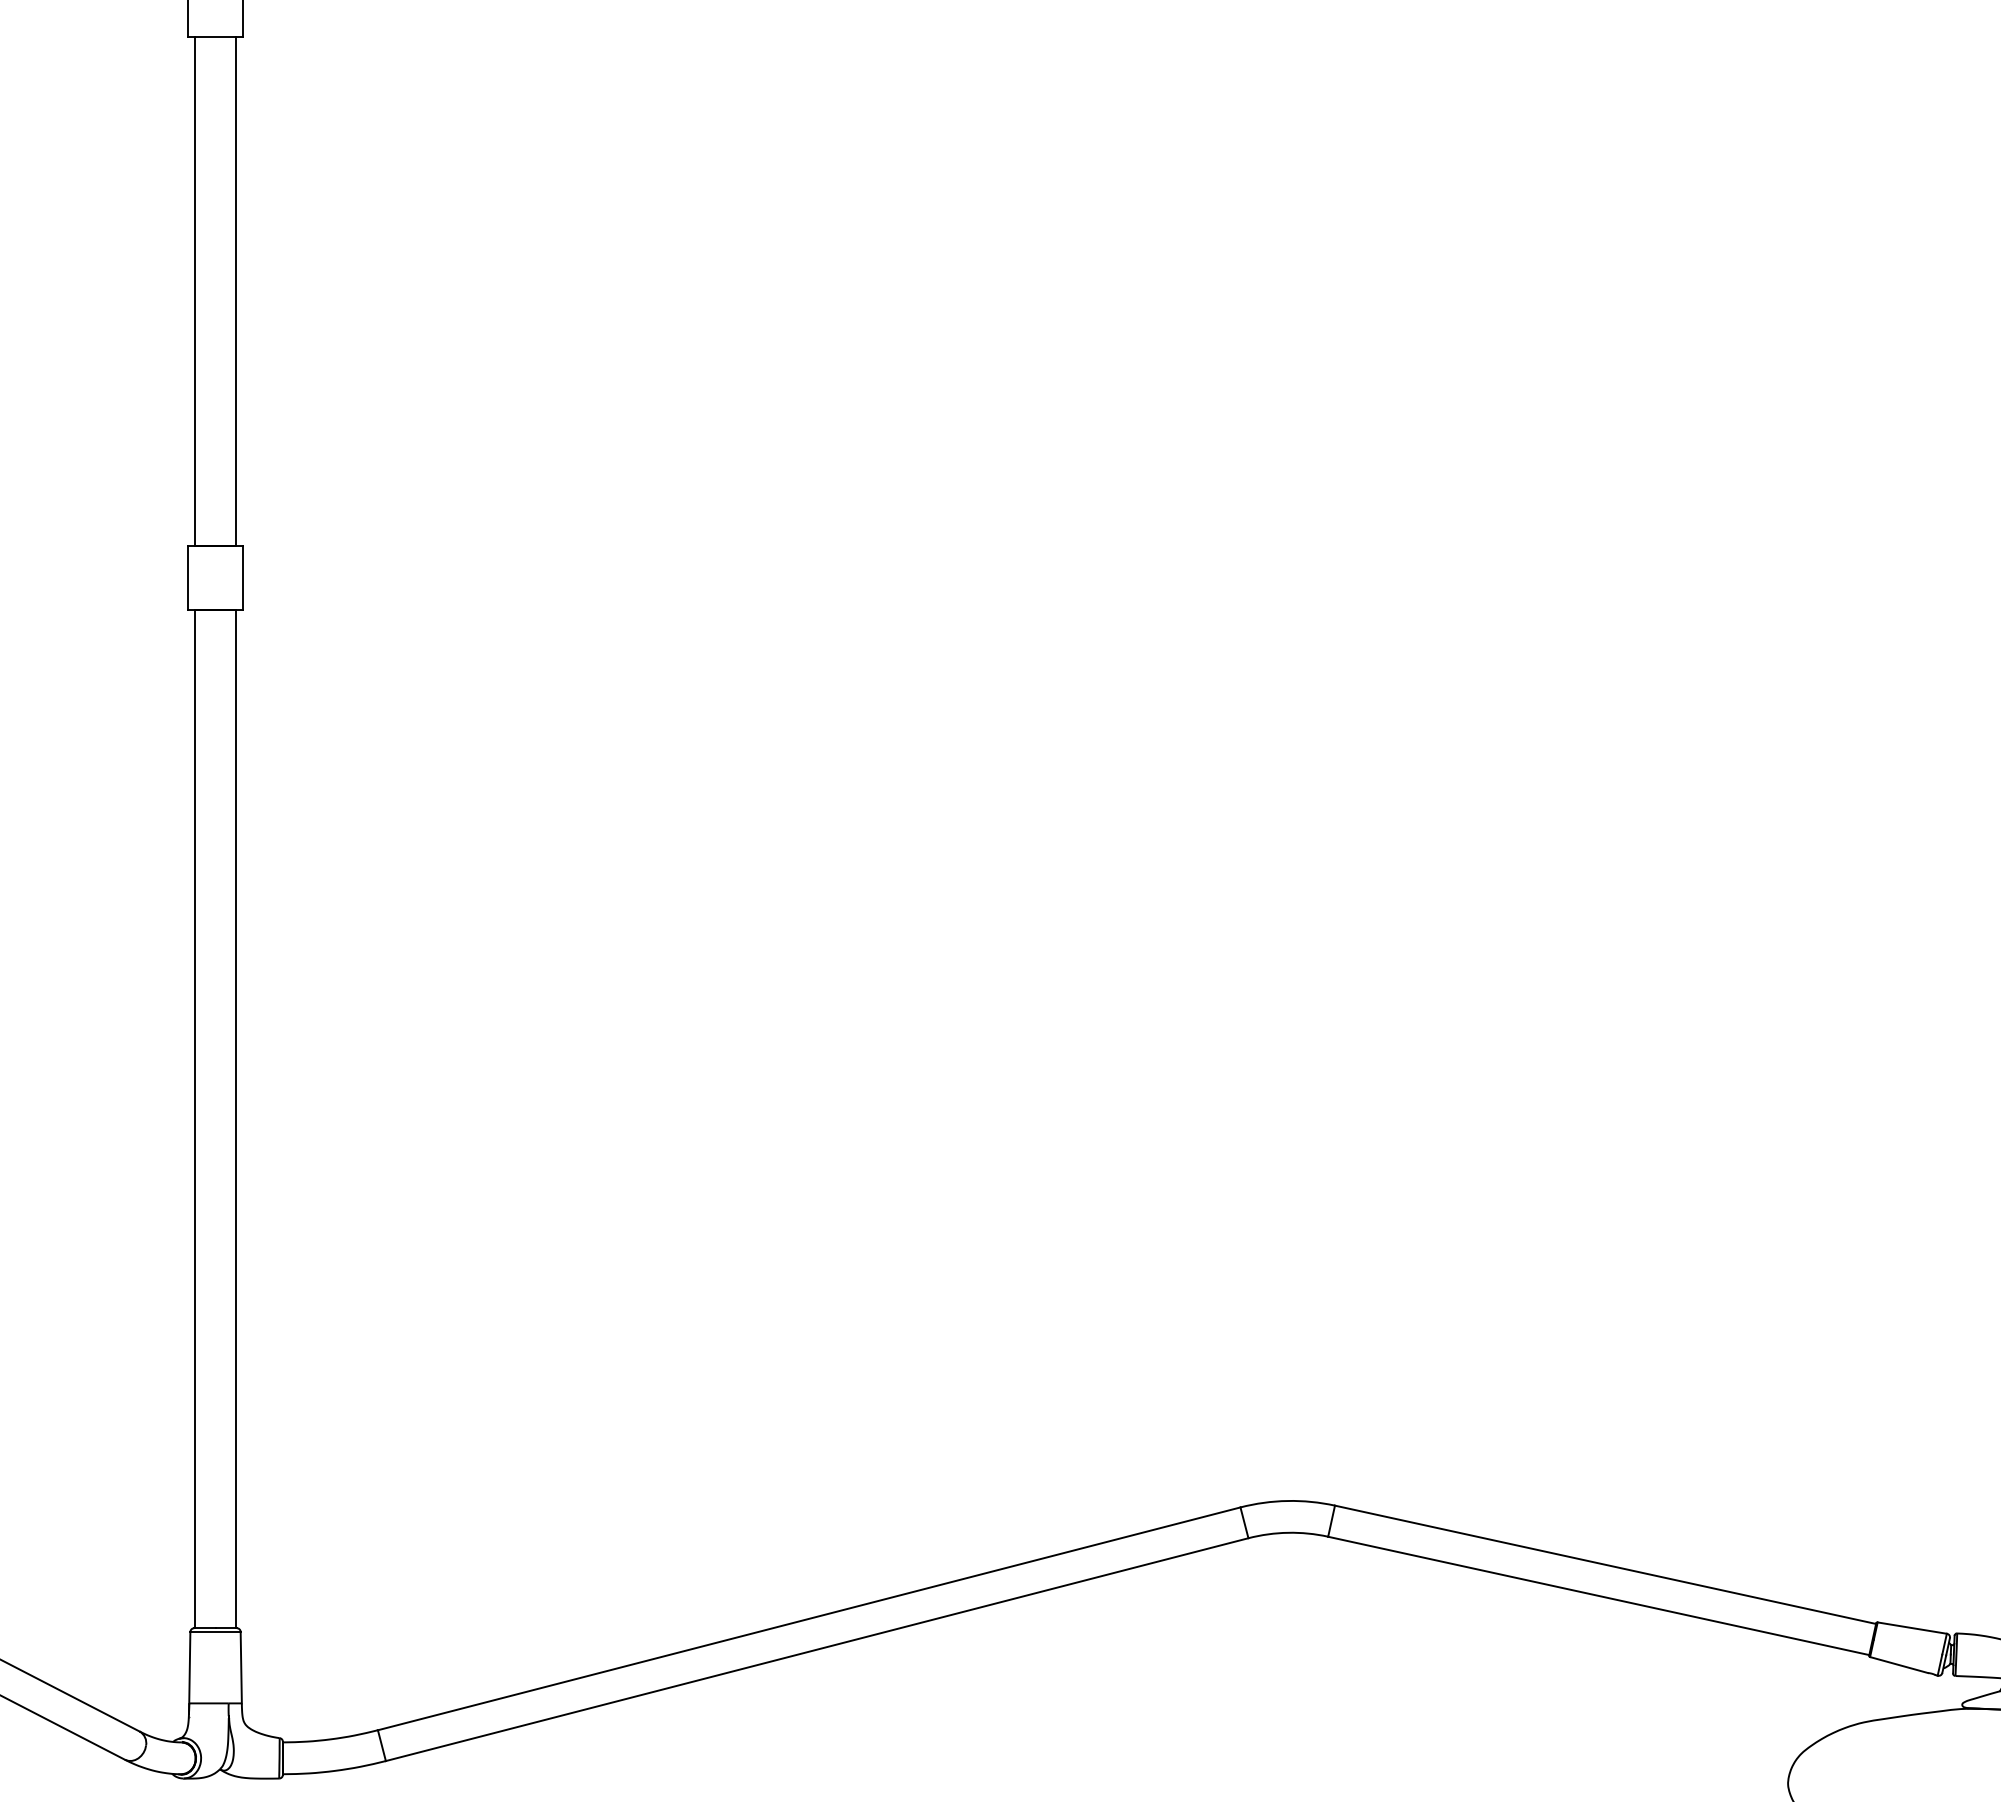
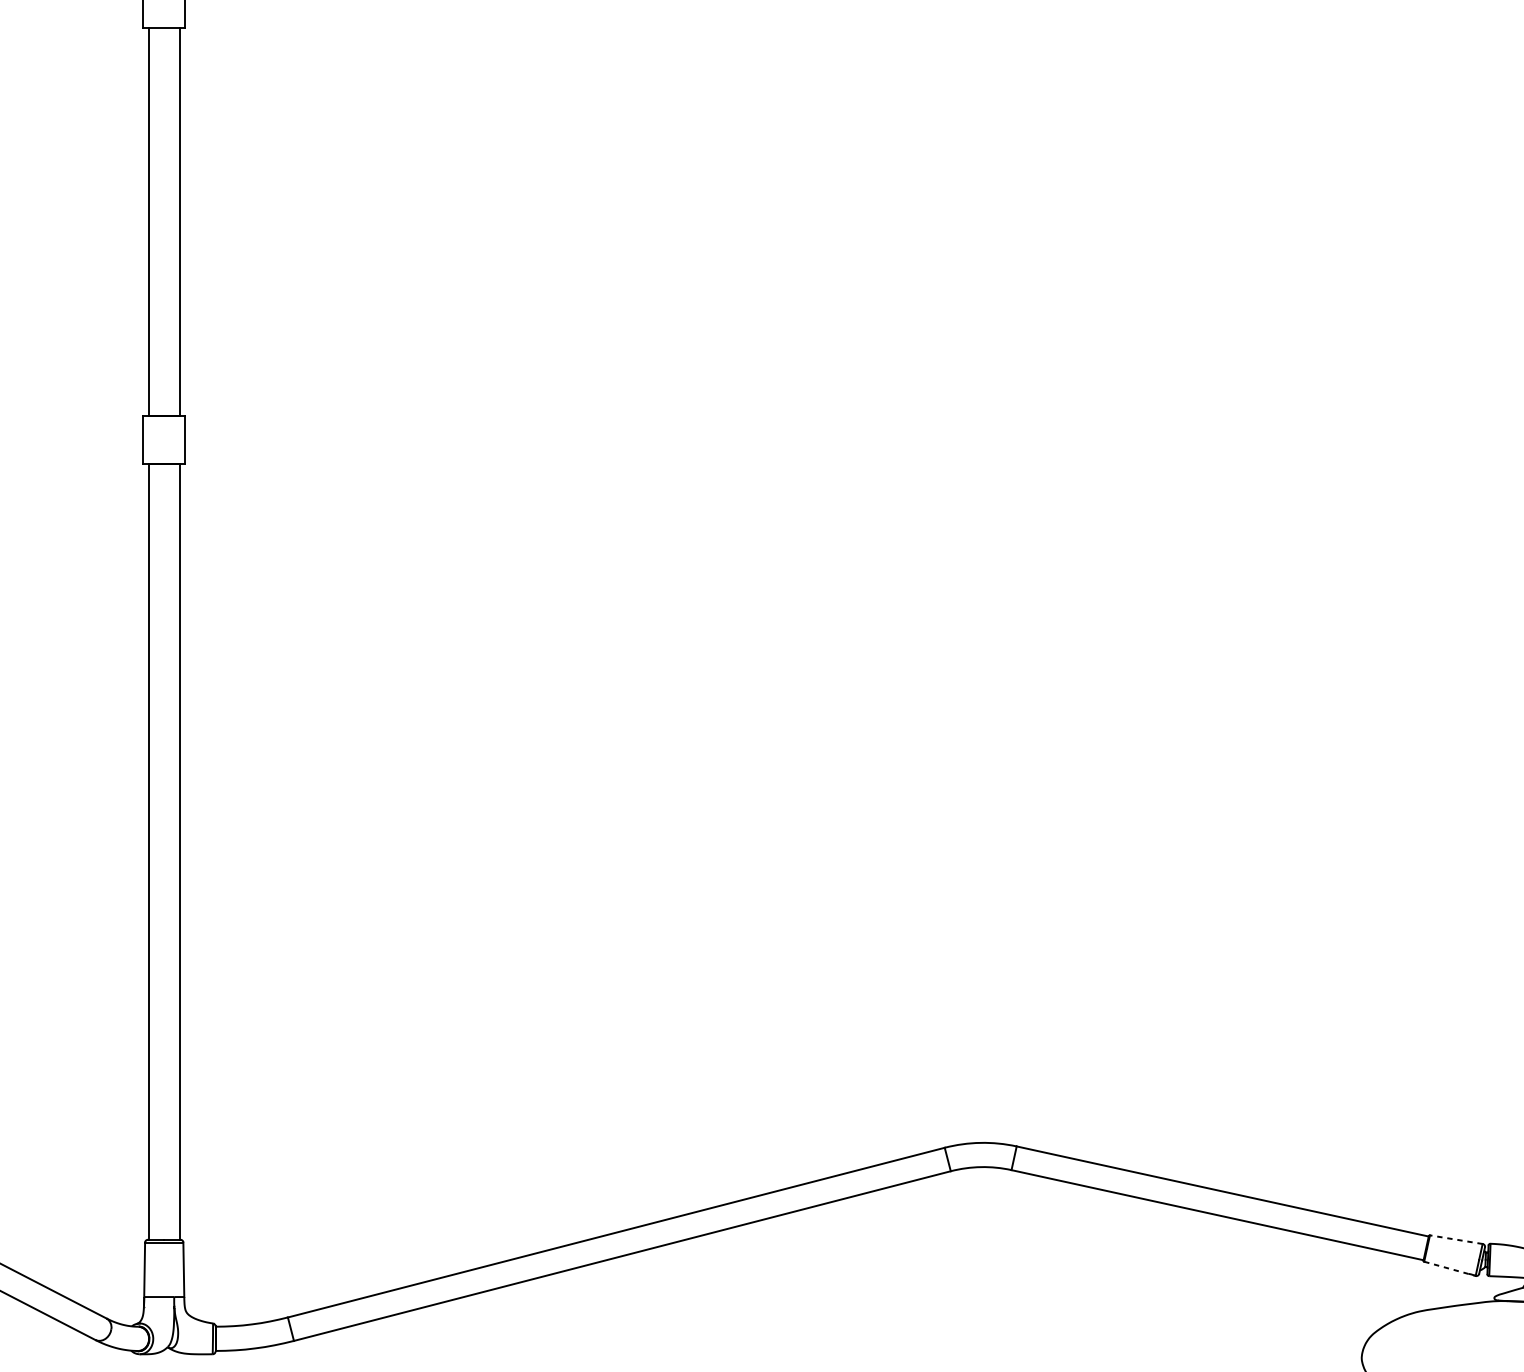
line: (1911, 1628) -> (1455, 1239), solid -> dashed
line: (1899, 1665) -> (1446, 1268), solid -> dashed

